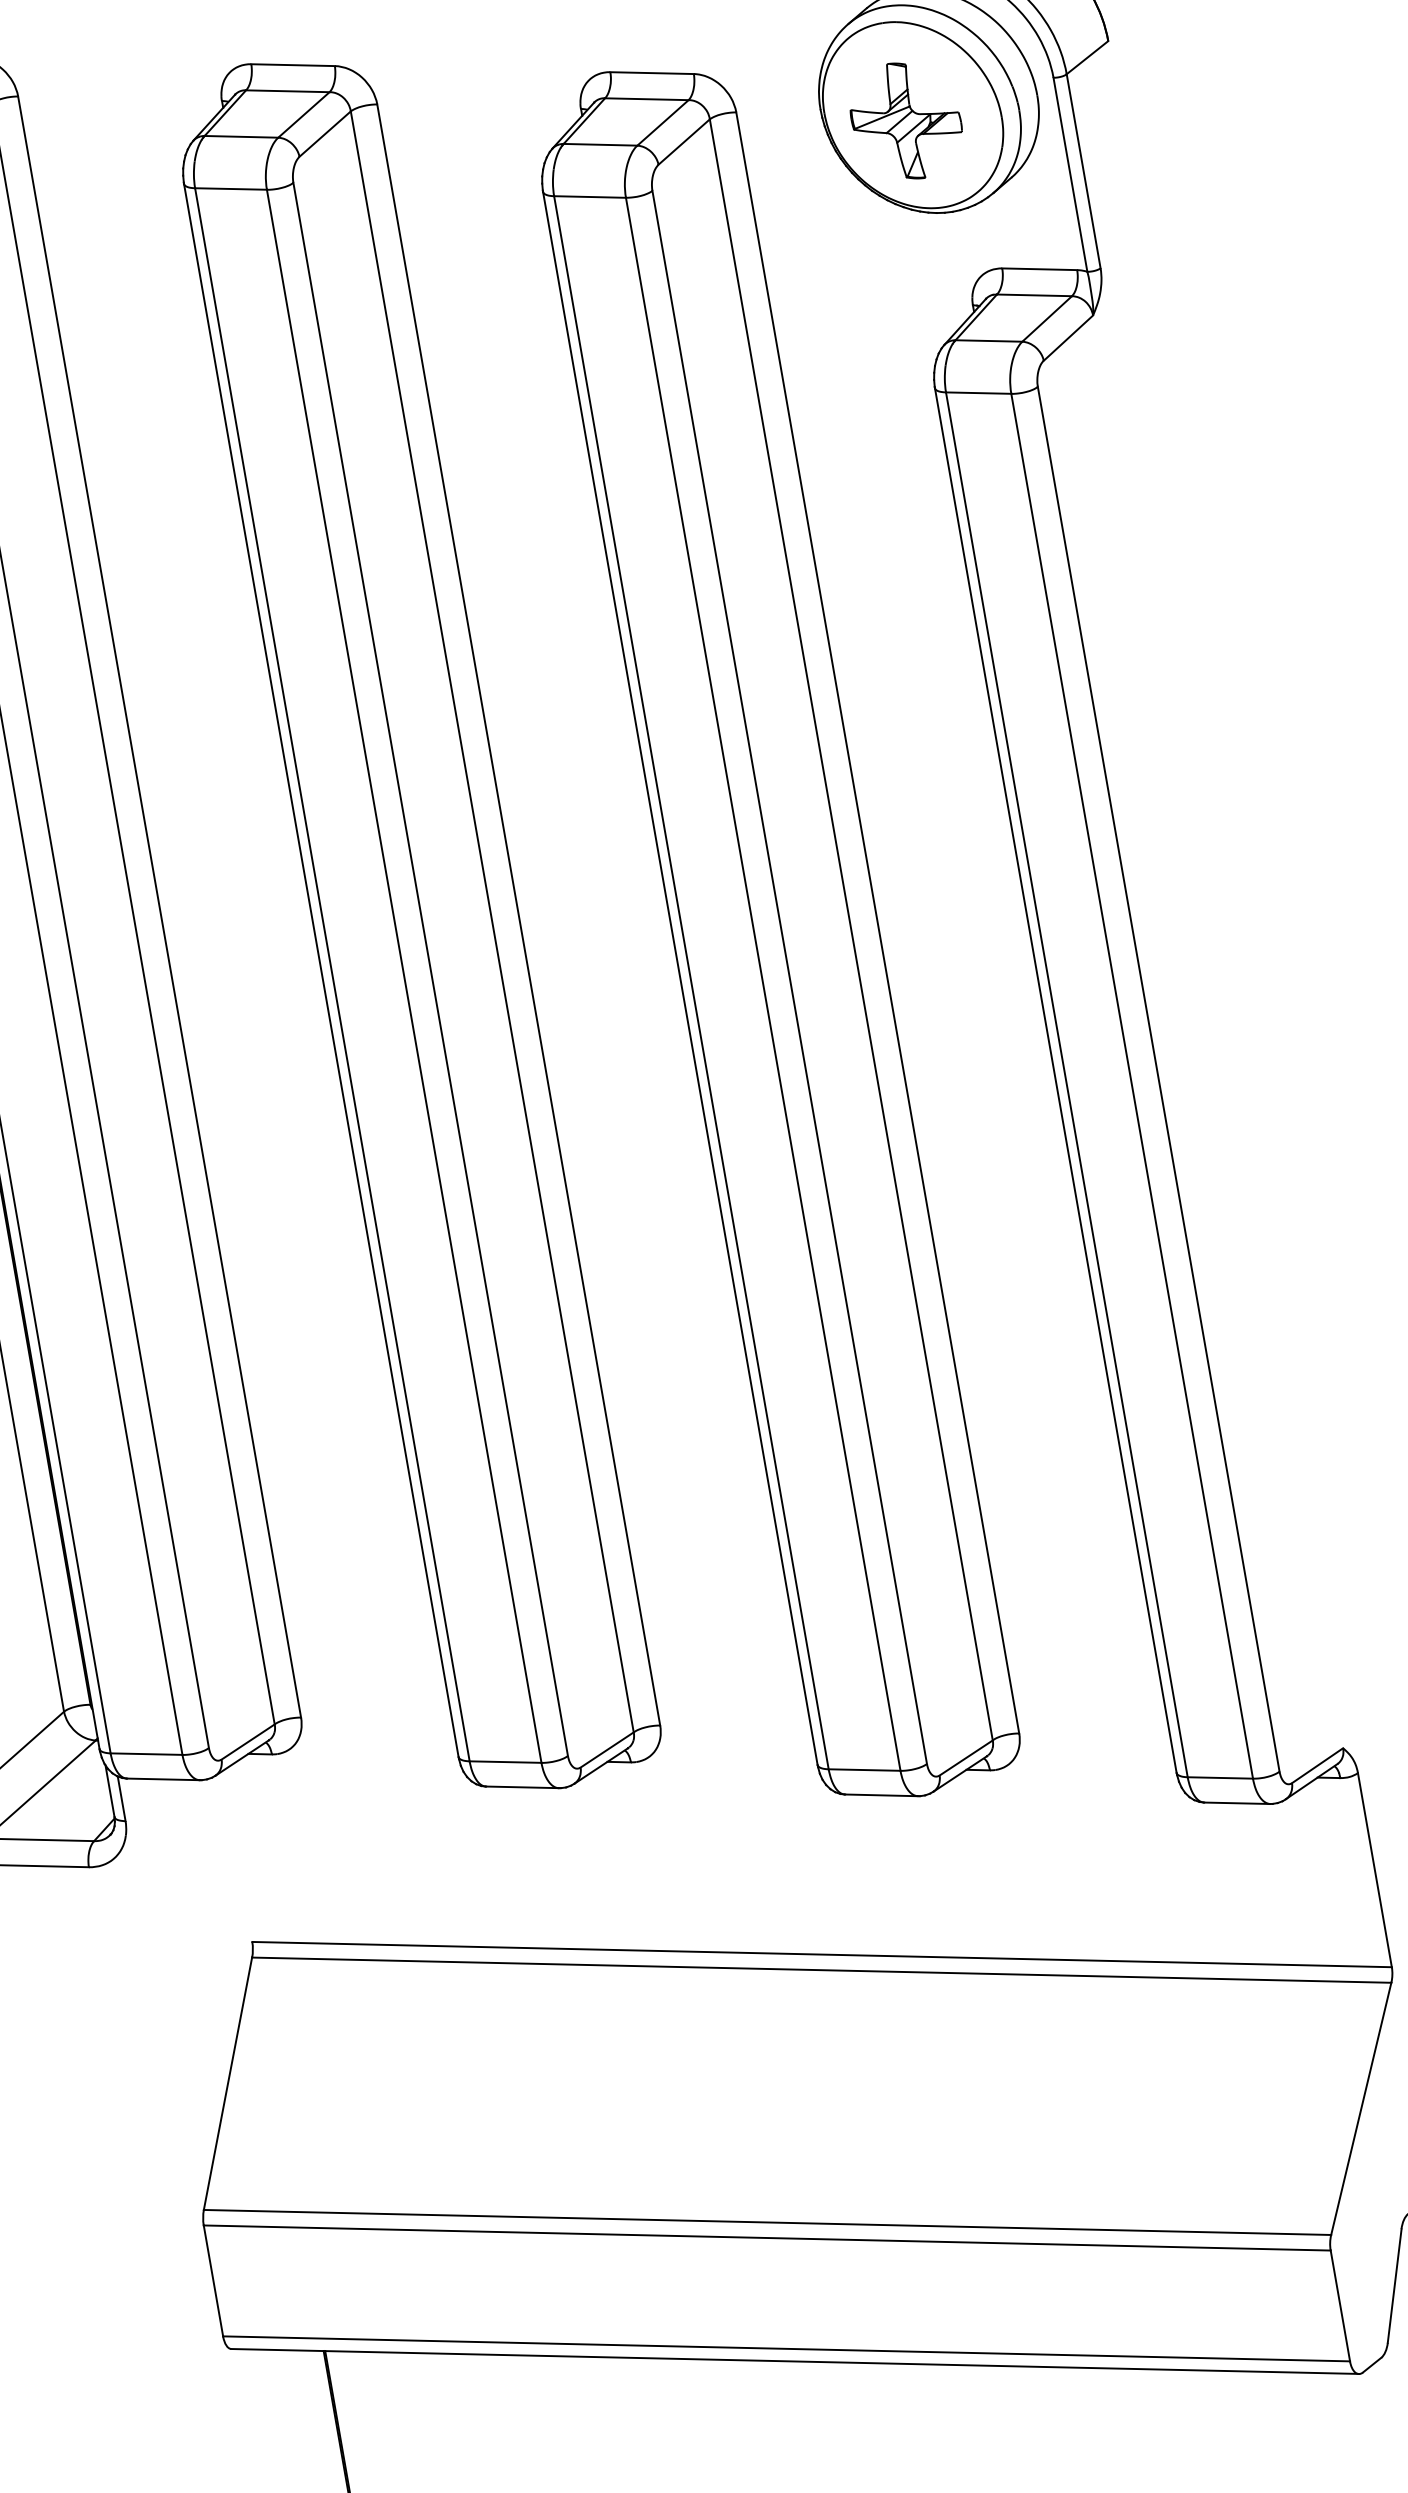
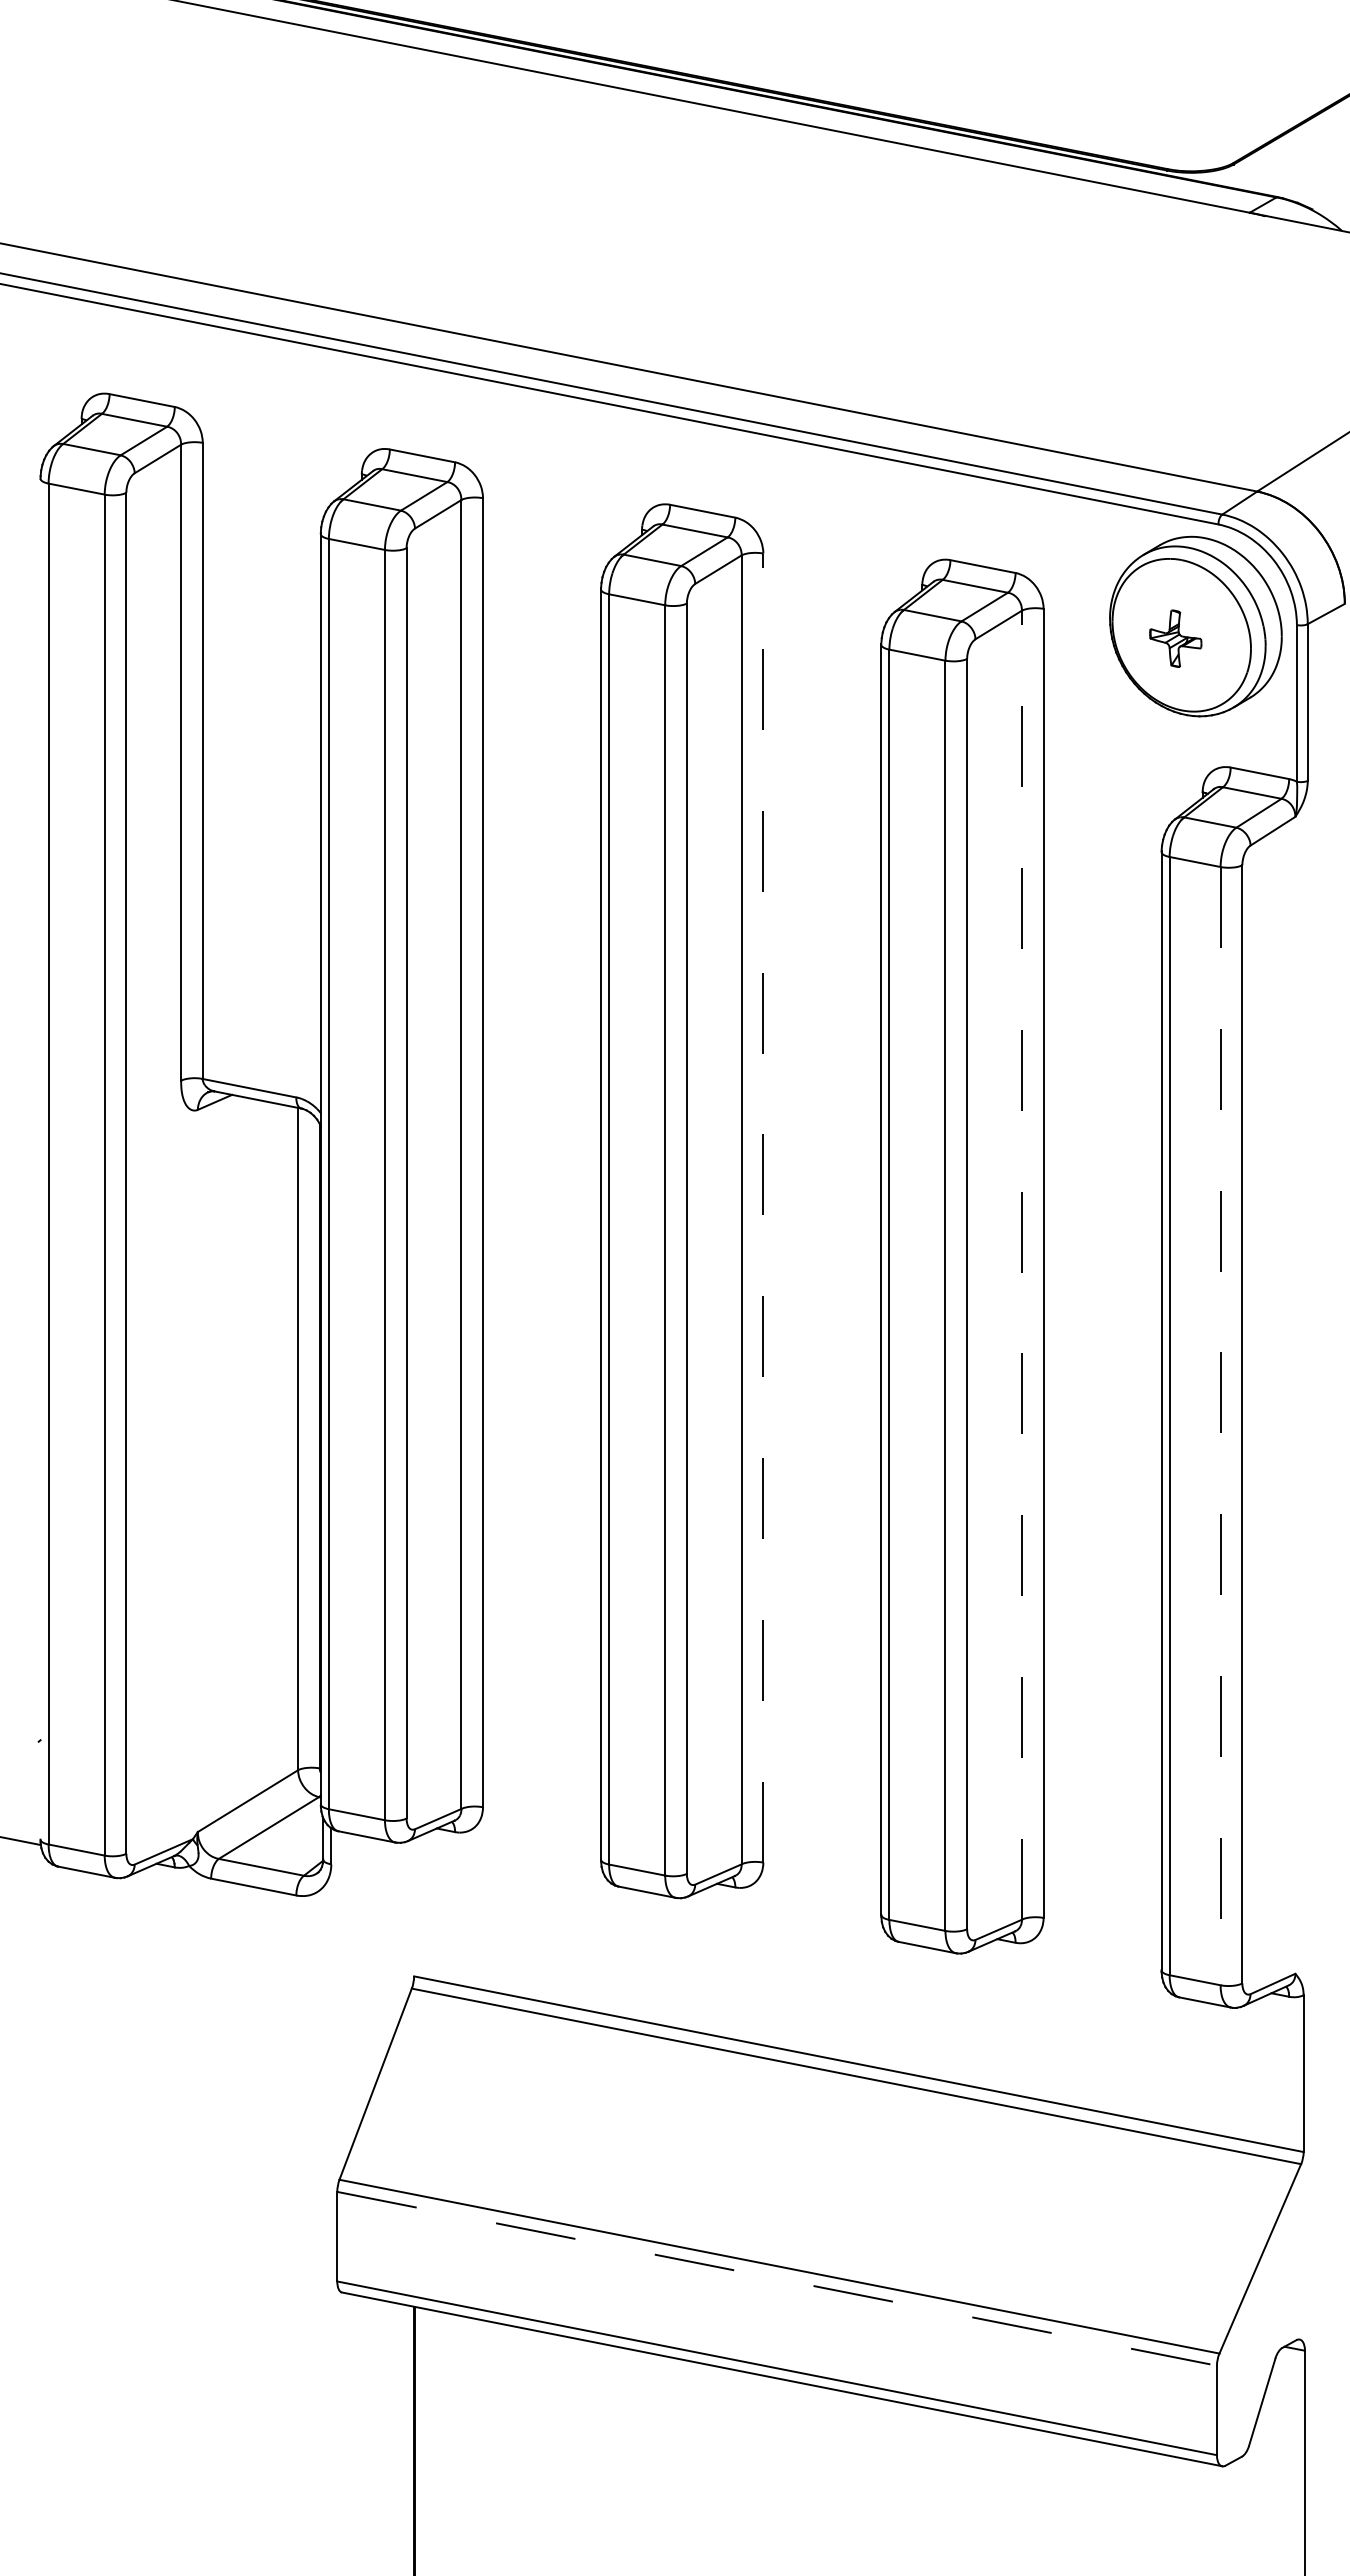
part: (906, 120) -> (1175, 638), size x0.6
line: (518, 914) -> (763, 1207), solid -> dashed
line: (850, 930) -> (1021, 1265), solid -> dashed
line: (1132, 1086) -> (1220, 1426), solid -> dashed
line: (767, 2237) -> (777, 2278), solid -> dashed

